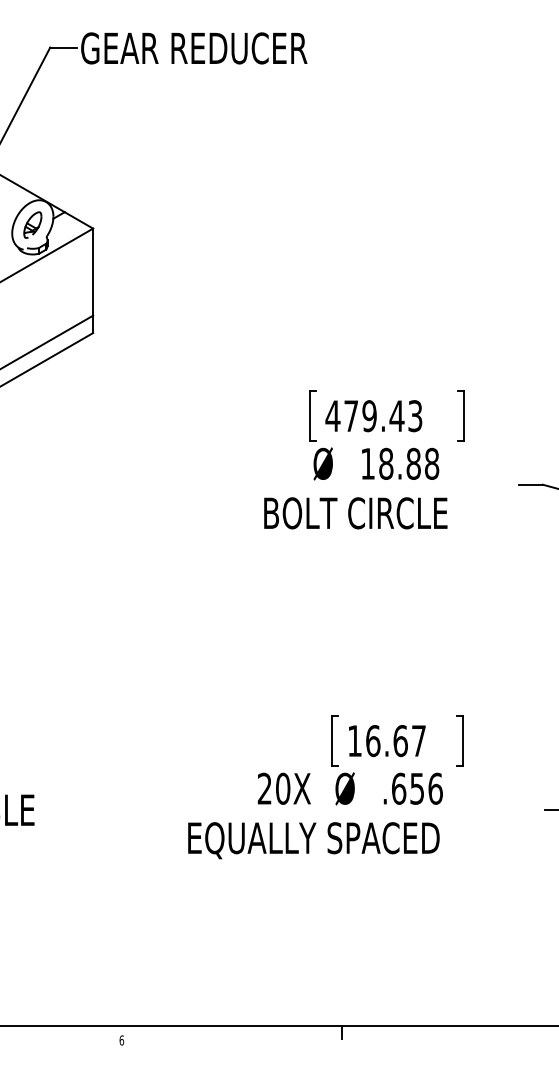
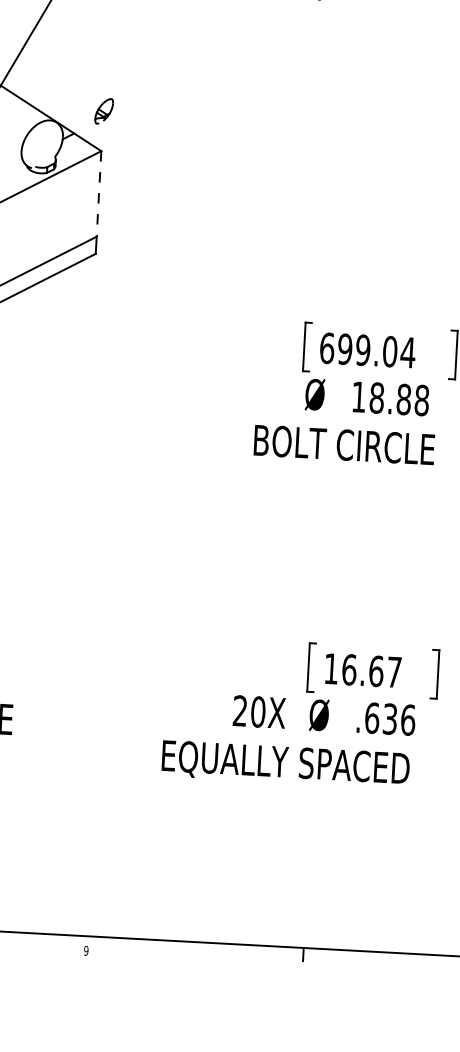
part: (32, 224) -> (103, 110), moved
line: (93, 272) -> (99, 194), solid -> dashed
text: (373, 416) -> (366, 350), 479.43 -> 699.04
text: (417, 788) -> (390, 718), .656 -> .636
text: (121, 1040) -> (85, 950), 6 -> 9

